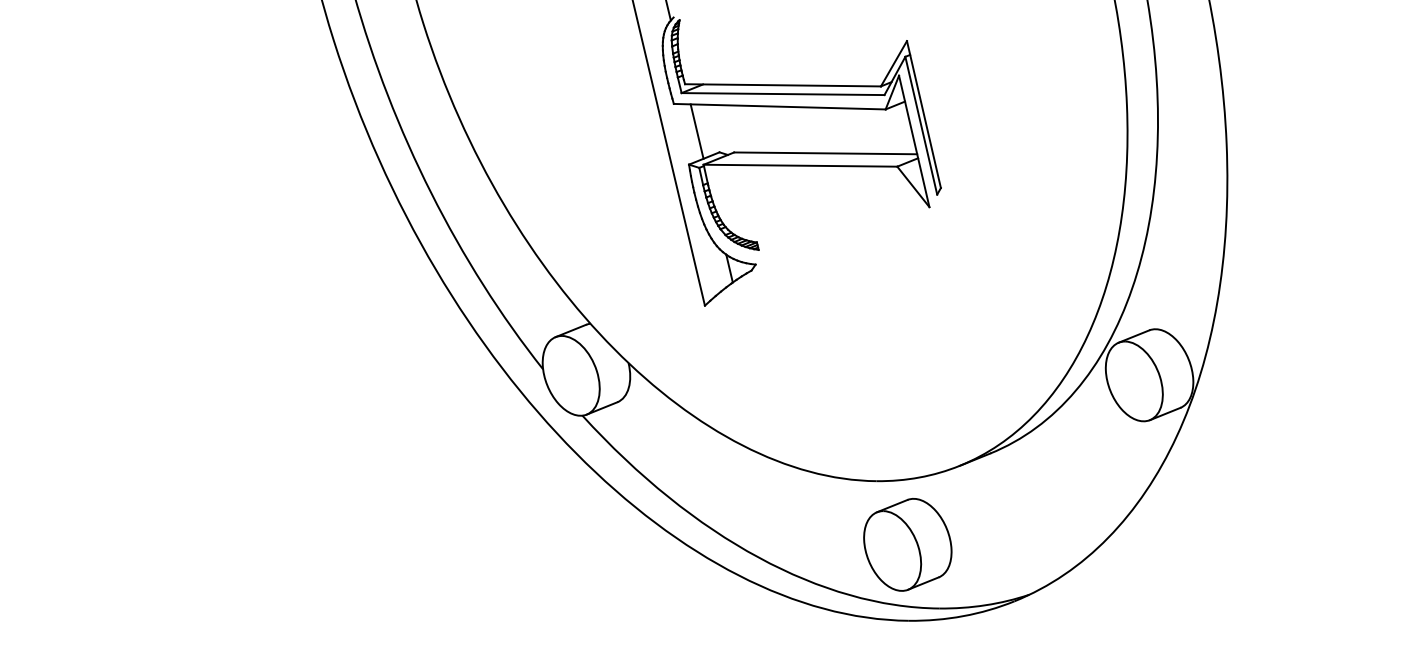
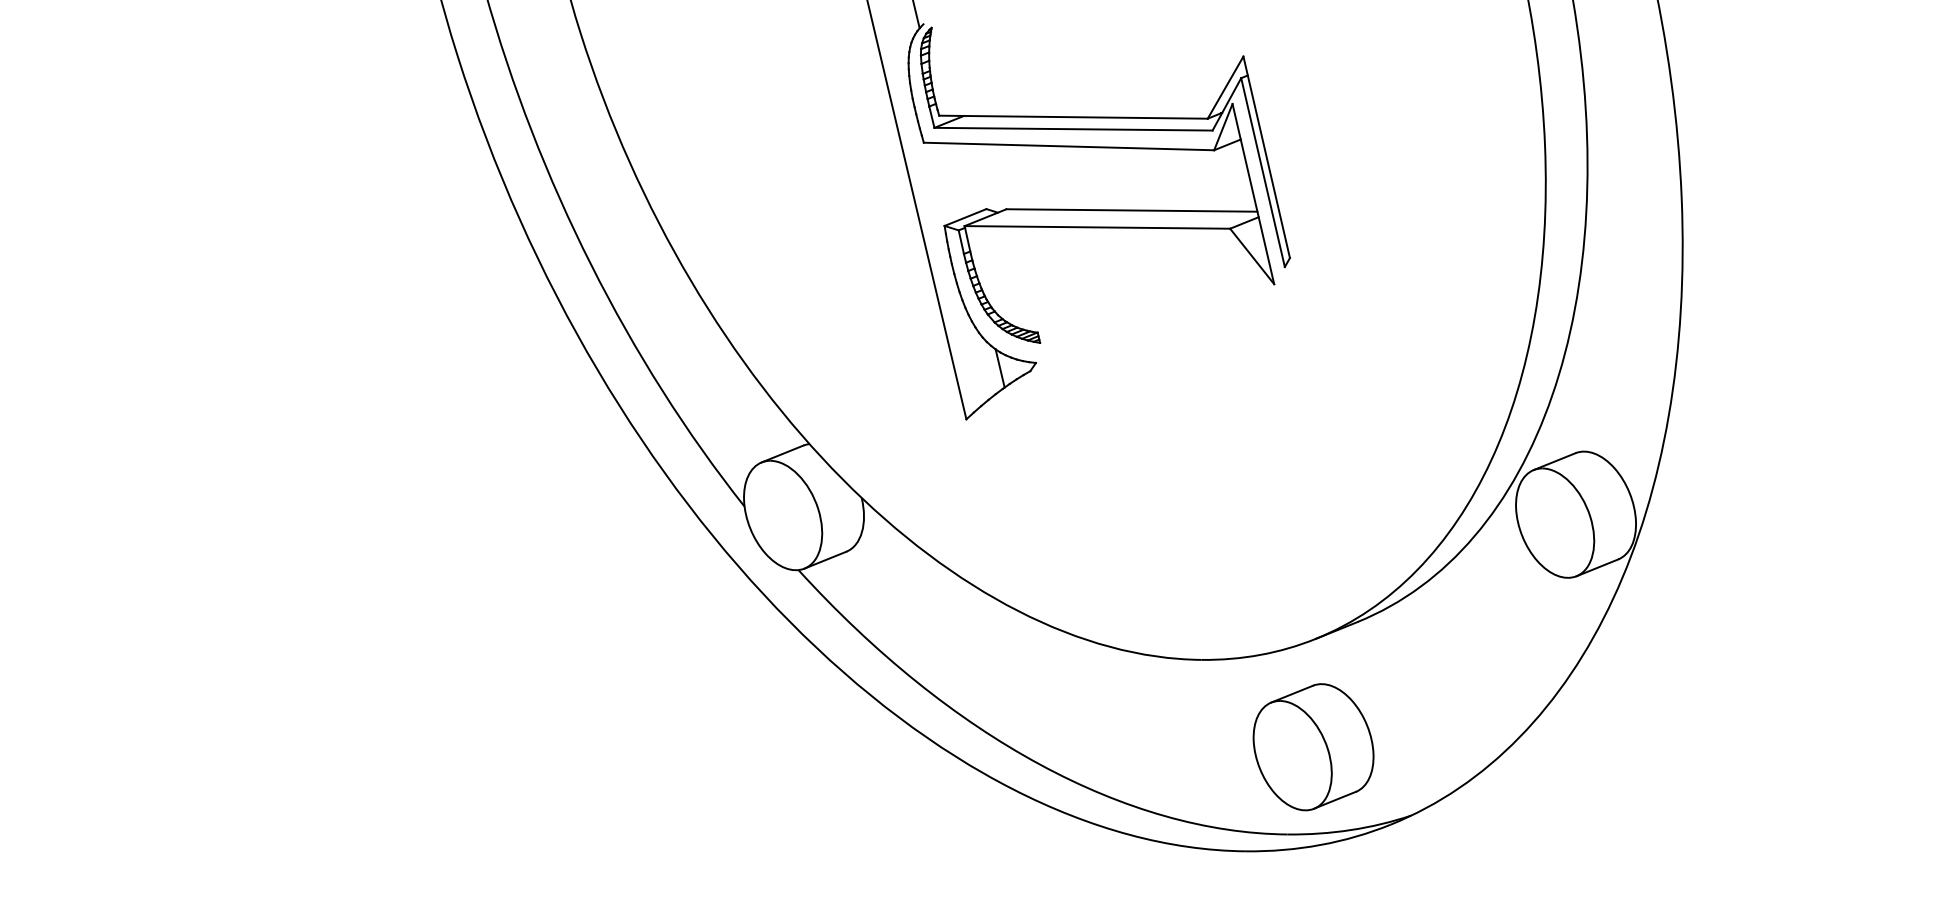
line: (696, 131) -> (955, 180), removed
part: (907, 545) -> (1313, 747), moved

